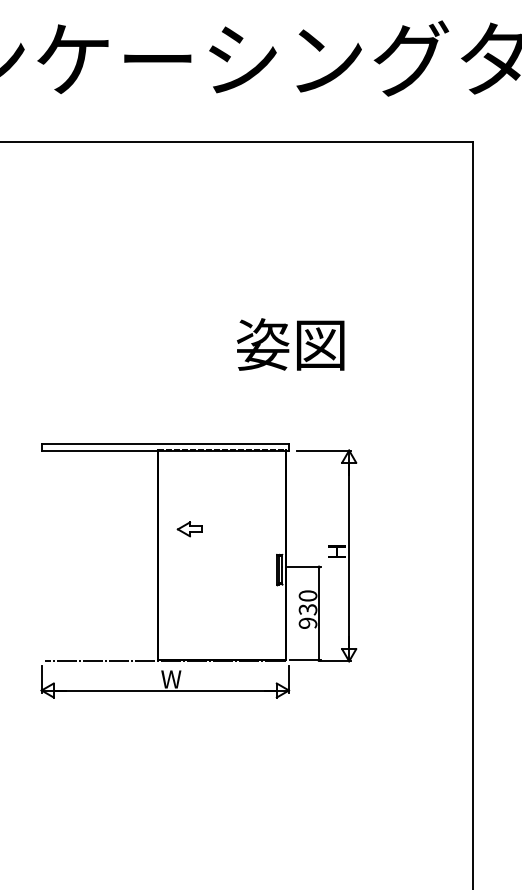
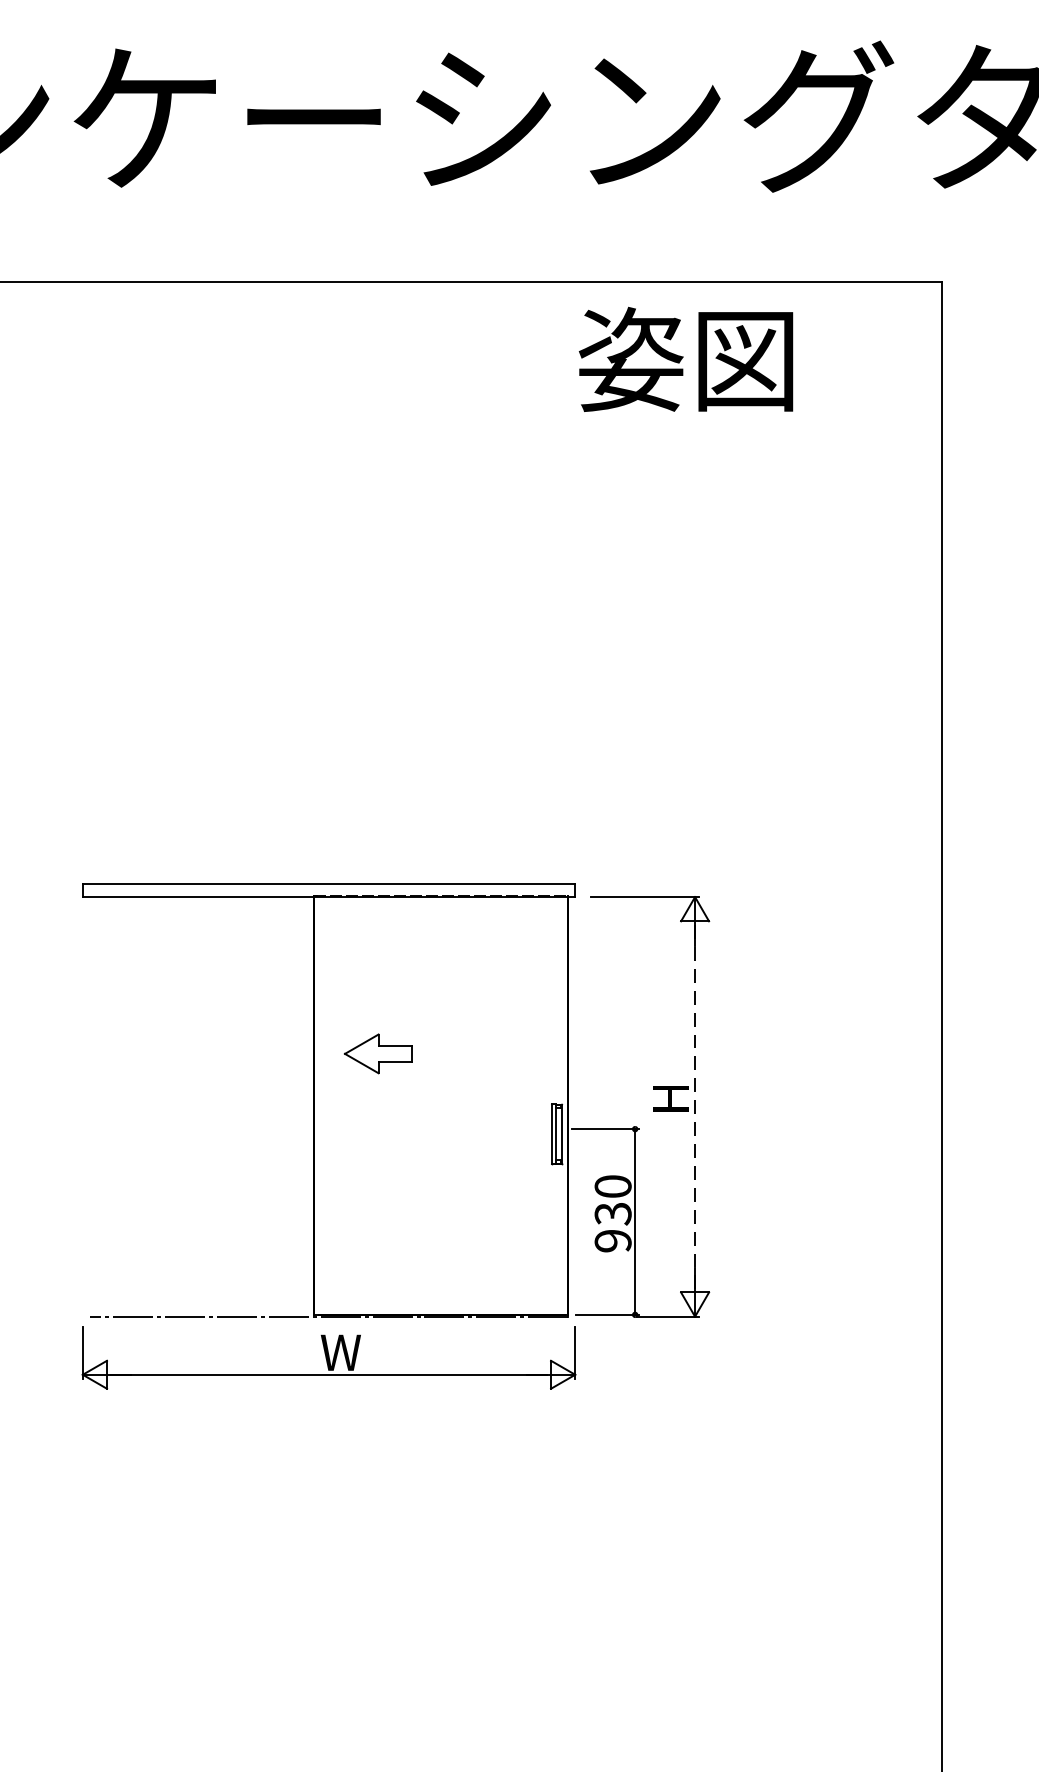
text: (290, 344) -> (685, 359), moved
part: (189, 529) -> (377, 1054), size x1.4
line: (349, 556) -> (695, 1107), solid -> dashed

